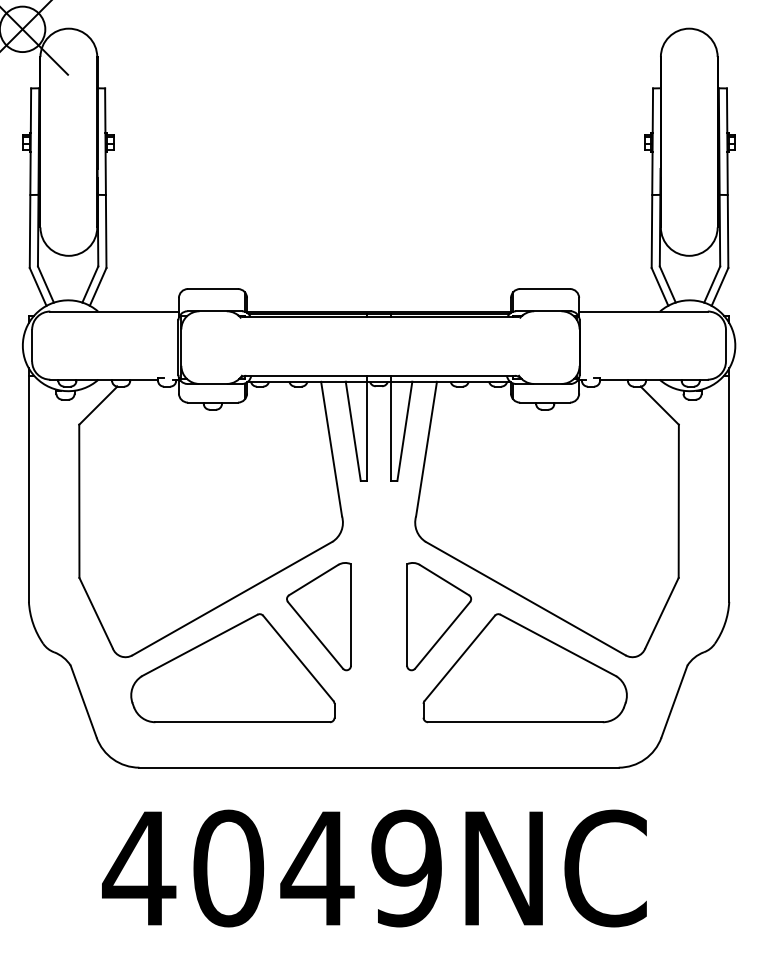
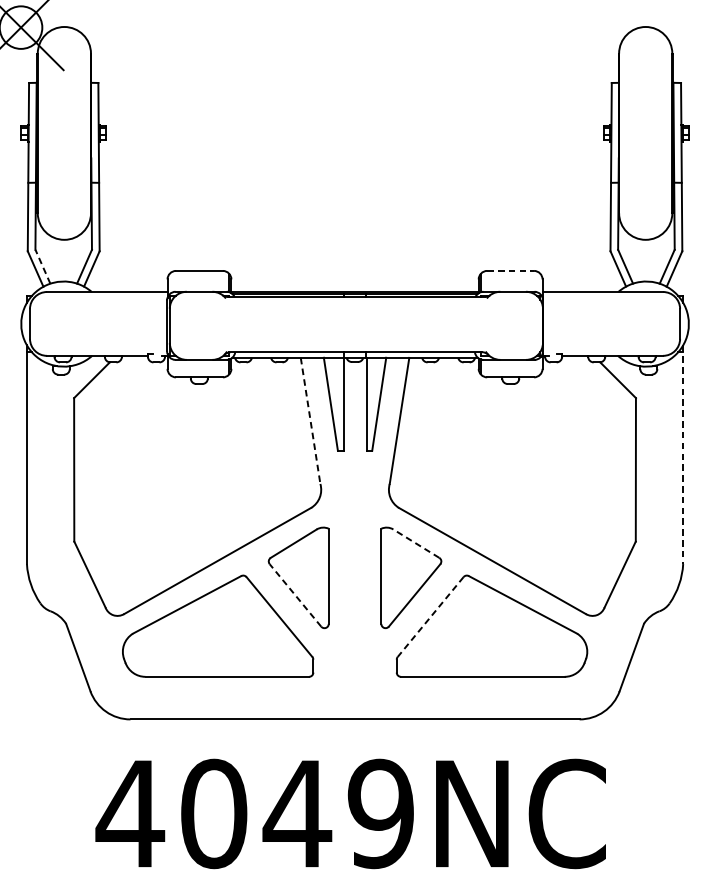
line: (45, 284) -> (42, 266), solid -> dashed
line: (545, 289) -> (511, 271), solid -> dashed
line: (331, 449) -> (310, 421), solid -> dashed
line: (729, 485) -> (683, 455), solid -> dashed
line: (444, 580) -> (416, 544), solid -> dashed
line: (315, 634) -> (295, 594), solid -> dashed
line: (459, 658) -> (430, 617), solid -> dashed

